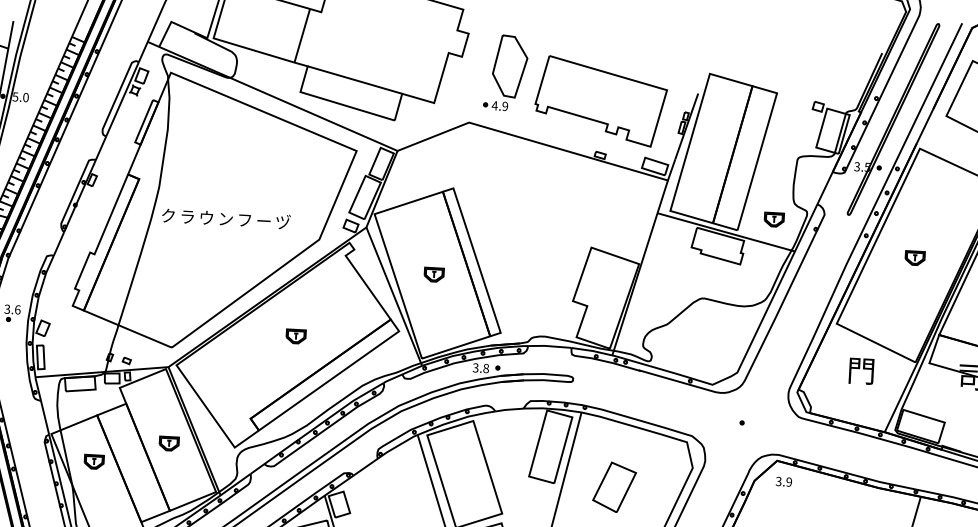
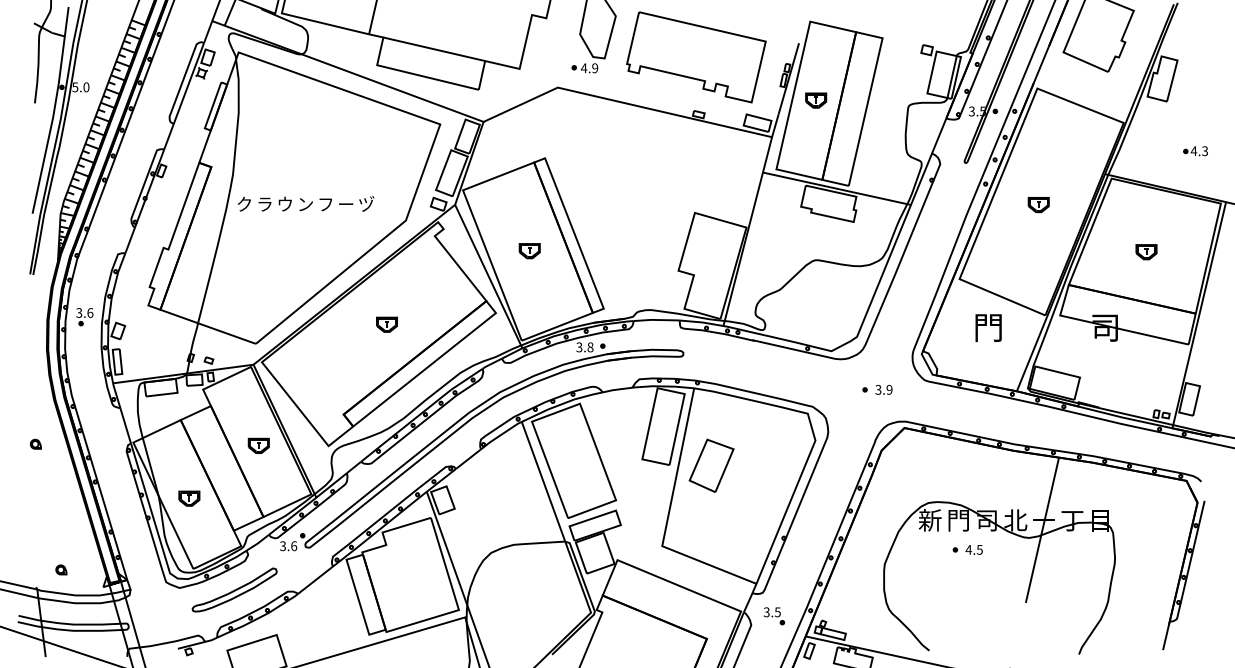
part: (774, 219) -> (816, 100), moved
part: (94, 461) -> (189, 498), moved
text: (783, 481) -> (883, 389), moved
part: (614, 487) -> (711, 465), moved

